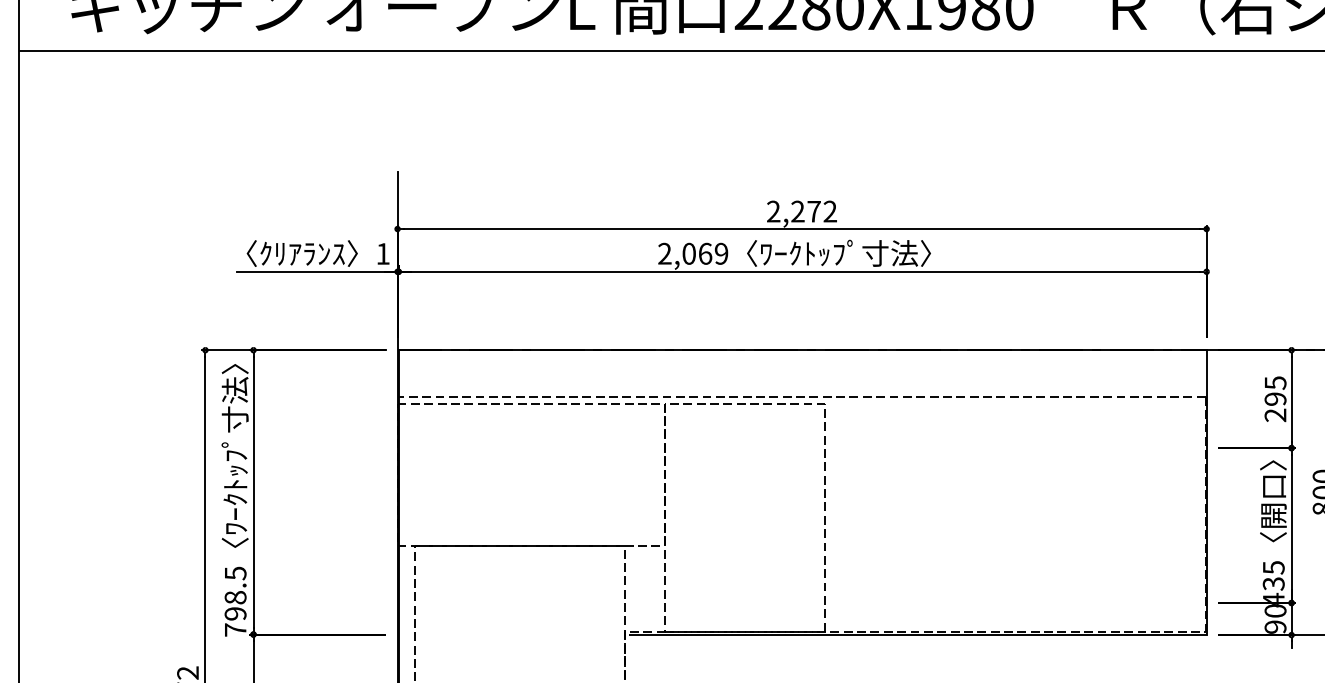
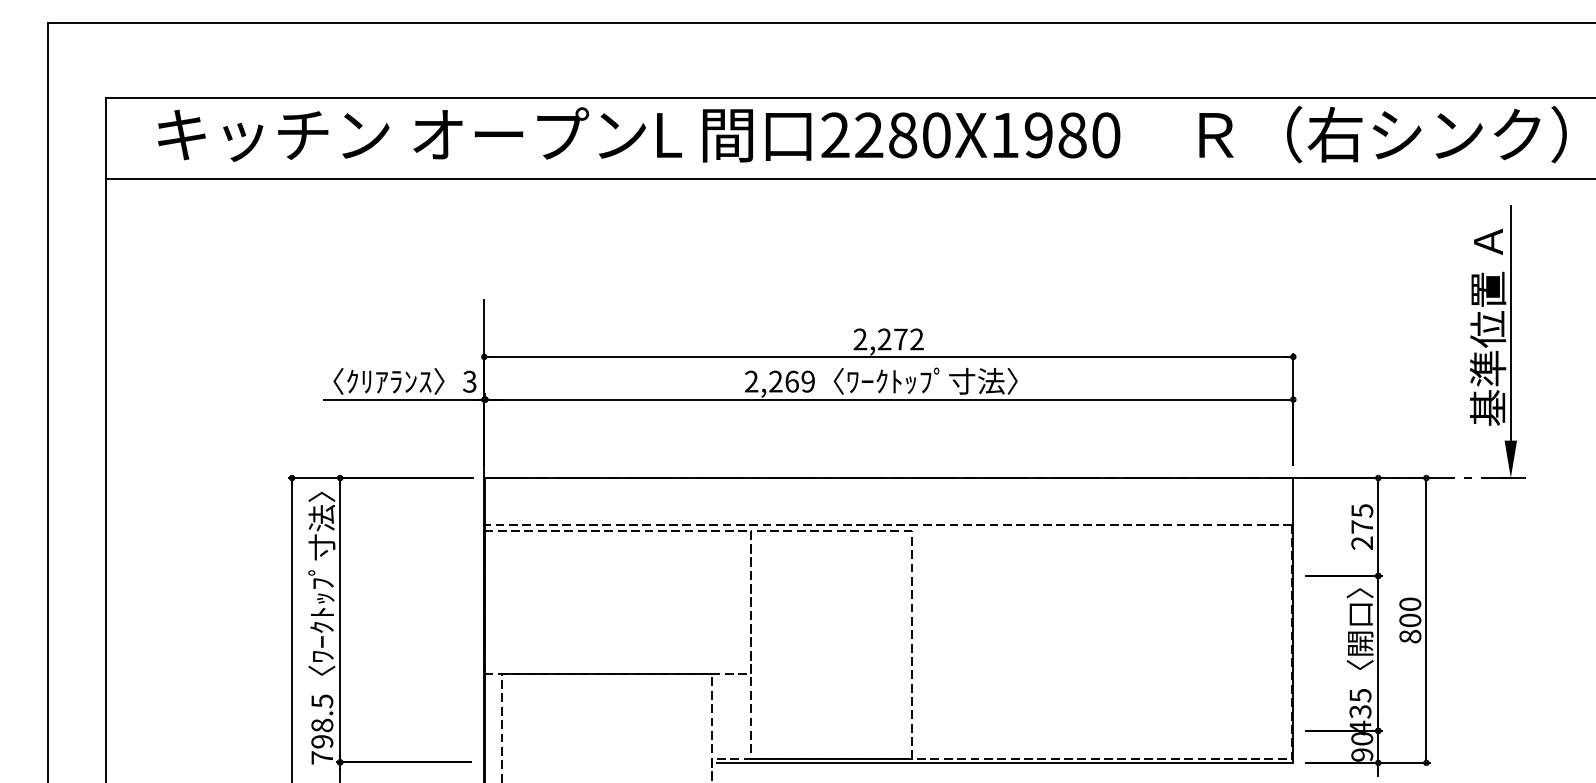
text: (382, 253) -> (469, 381), 1 -> 3
text: (688, 253) -> (775, 381), 2,069 -> 2,269
text: (1275, 398) -> (1362, 526), 295 -> 275

